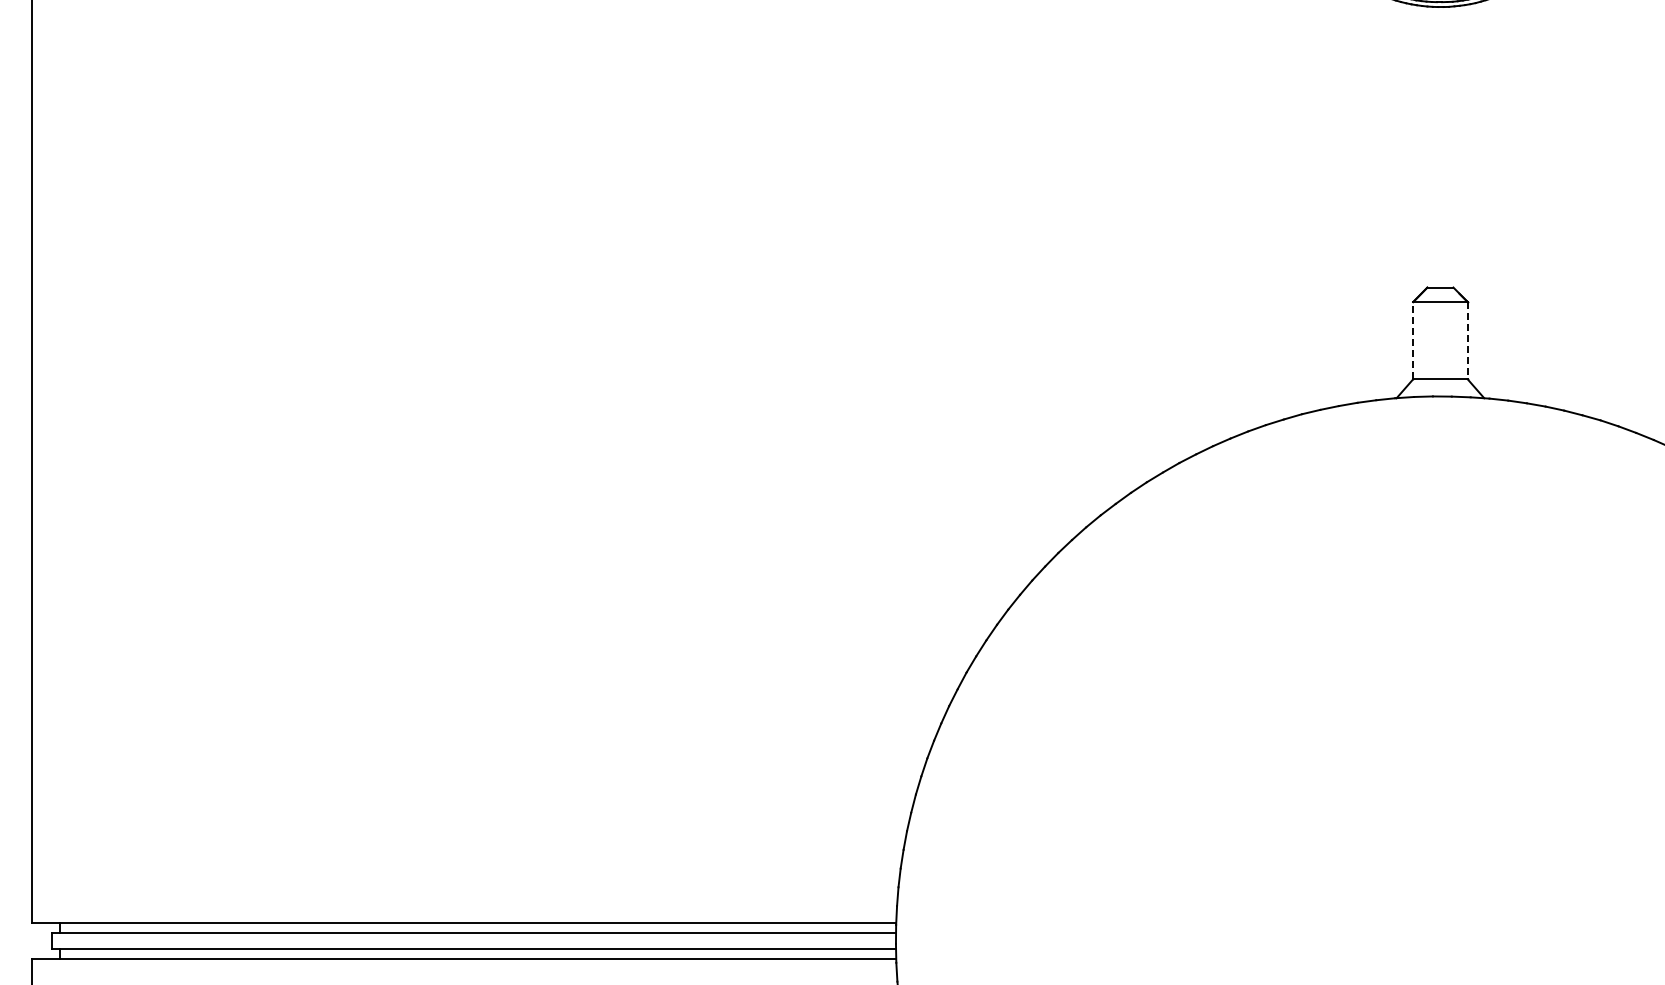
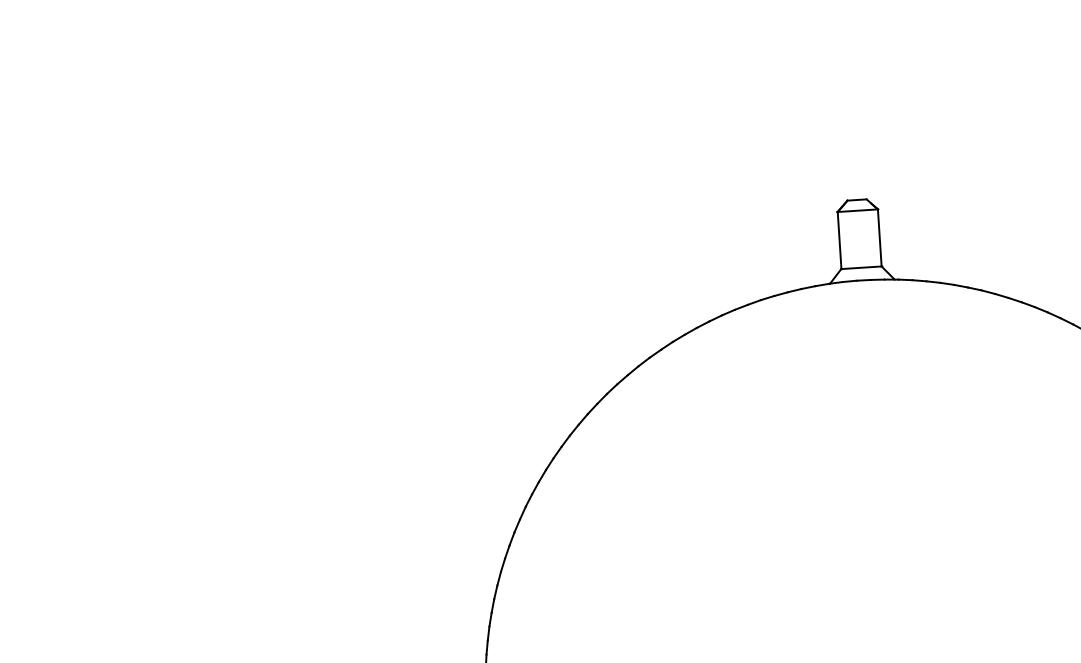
line: (1413, 340) -> (839, 240), dashed -> solid
line: (1467, 340) -> (879, 237), dashed -> solid

